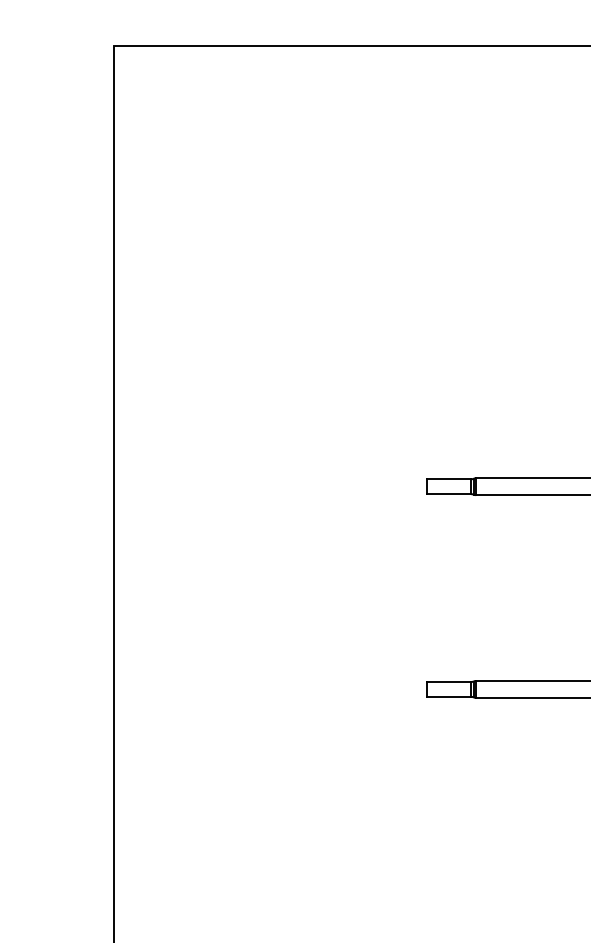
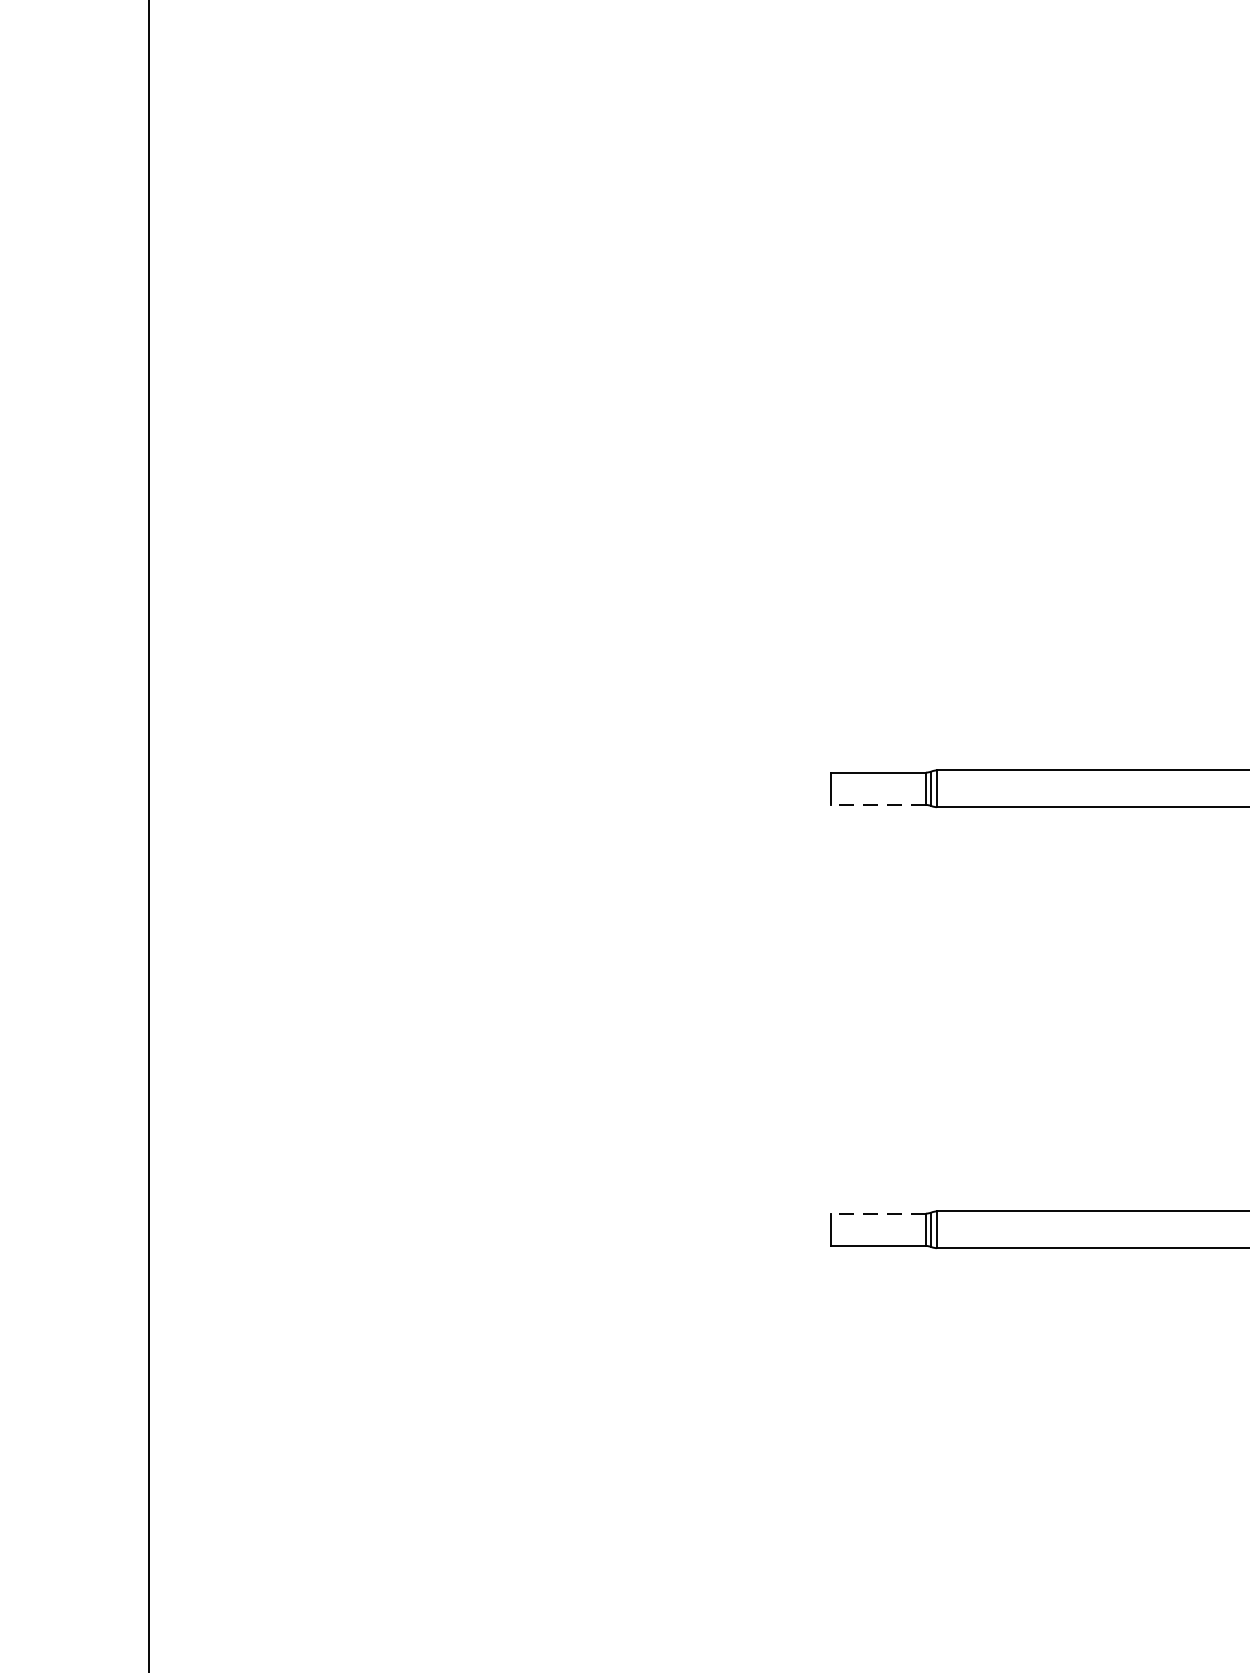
line: (449, 494) -> (878, 805), solid -> dashed
line: (449, 682) -> (878, 1214), solid -> dashed

